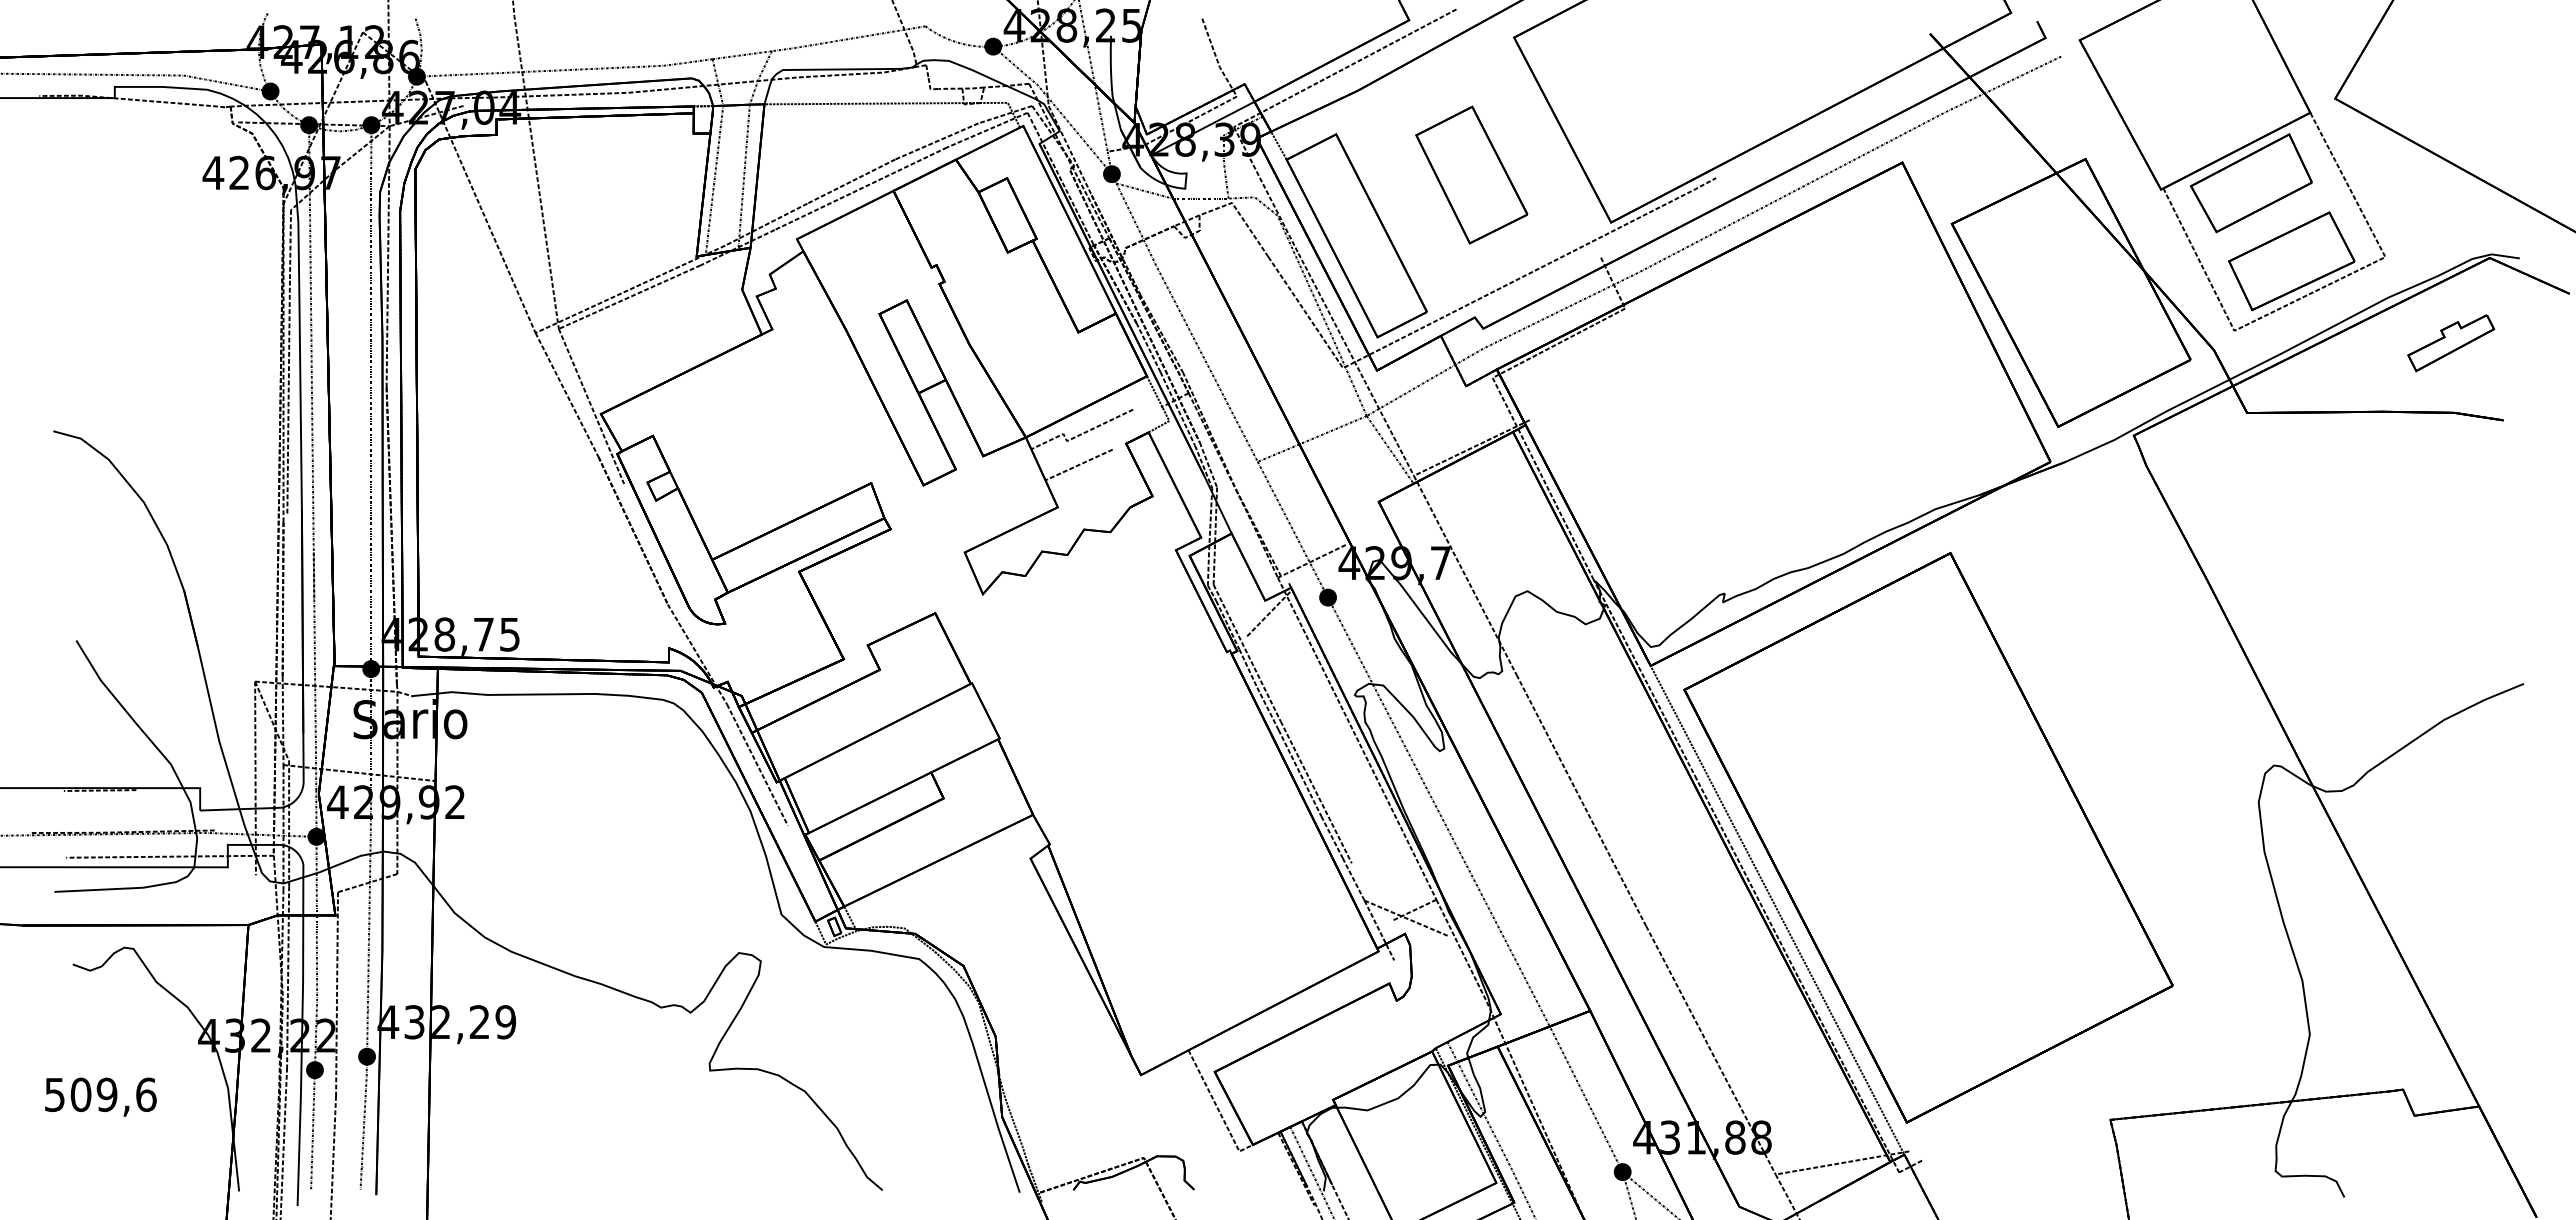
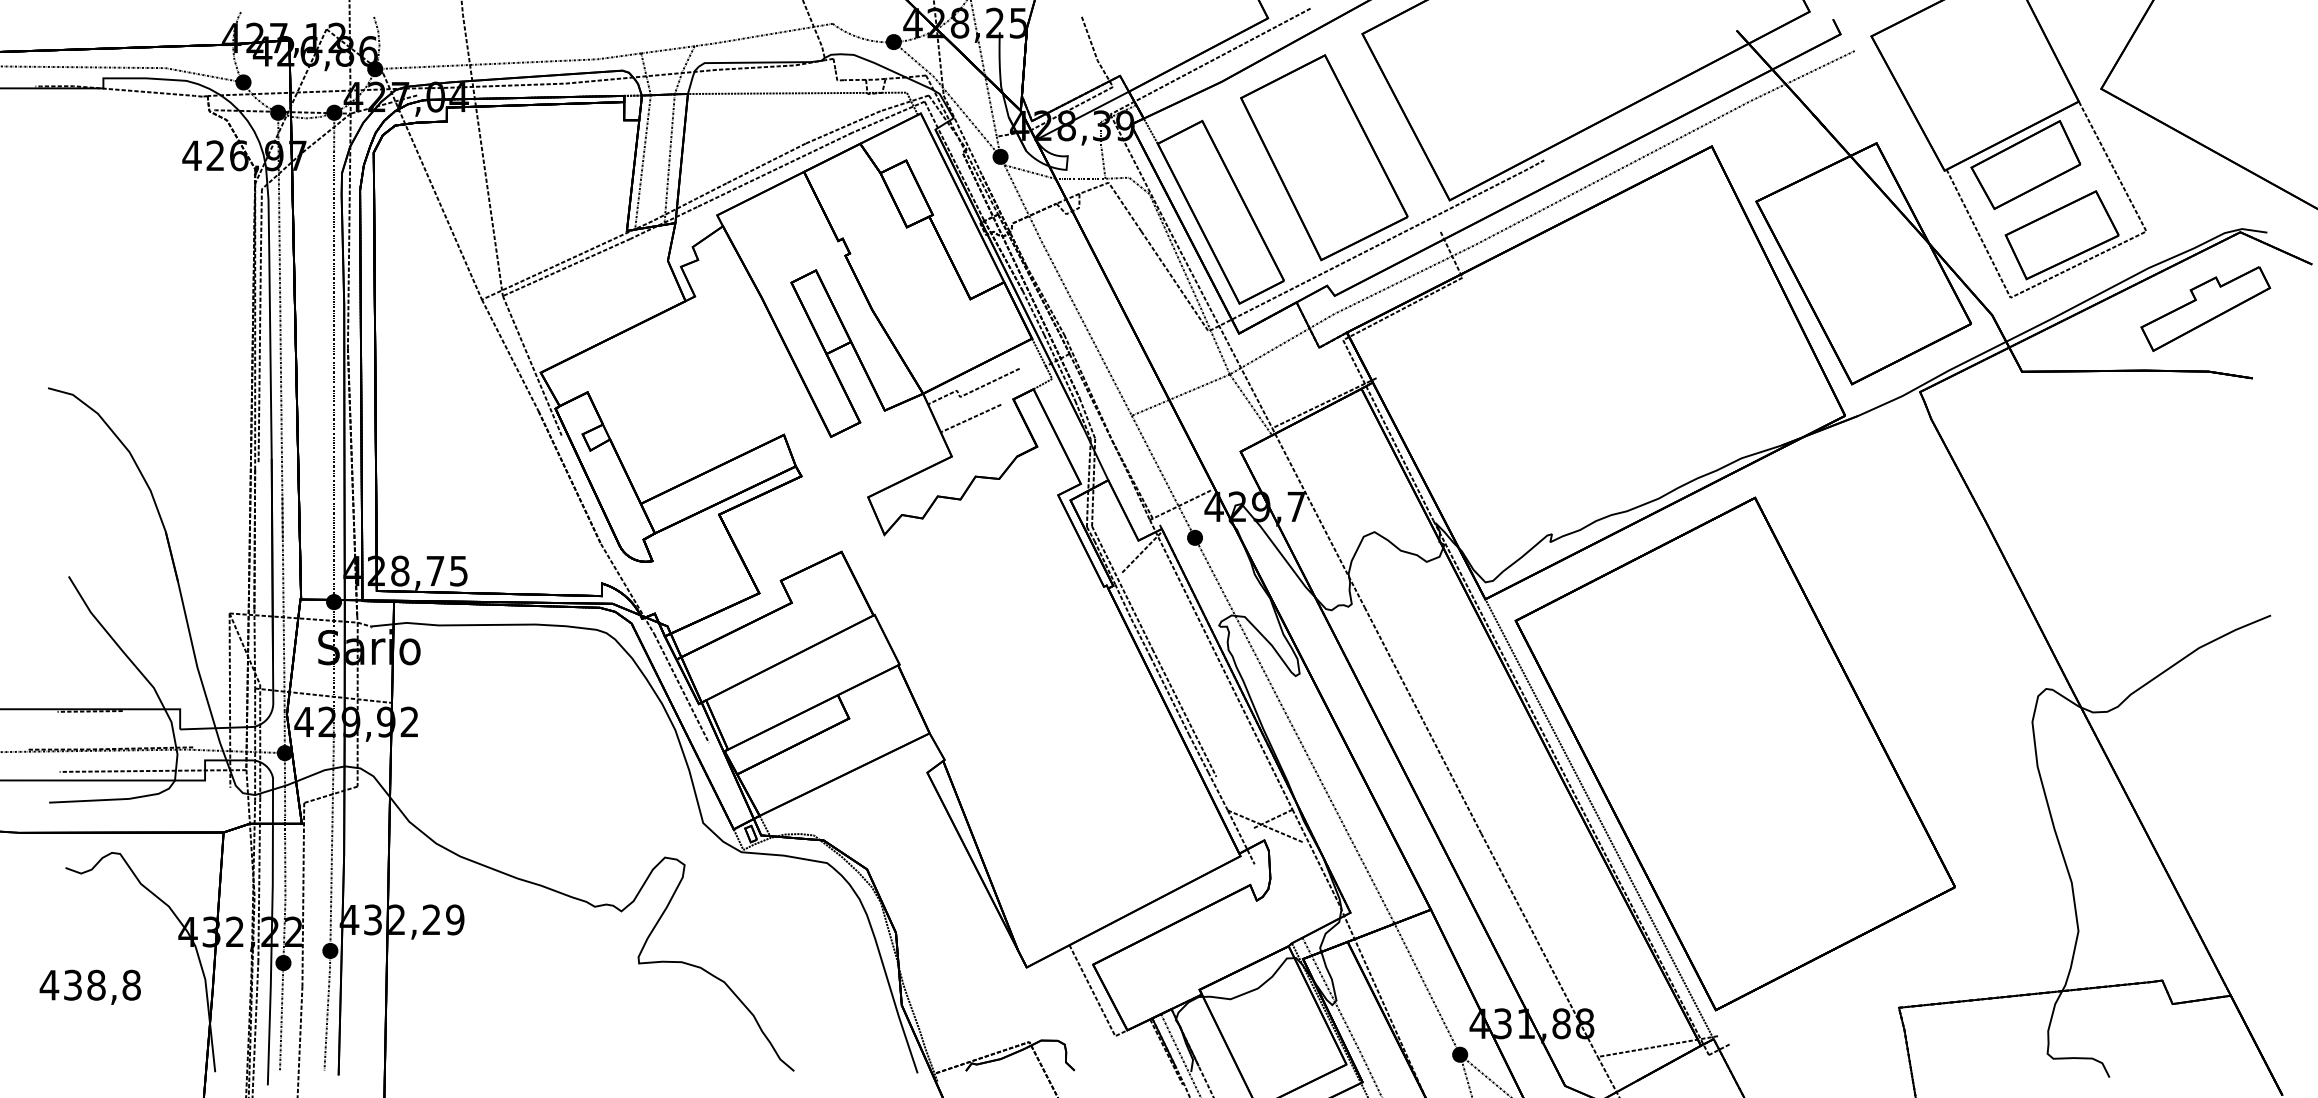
part: (1471, 174) -> (1324, 157), size x1.67
part: (2450, 342) -> (2205, 308), size x1.67
text: (100, 1094) -> (90, 984), 509,6 -> 438,8

